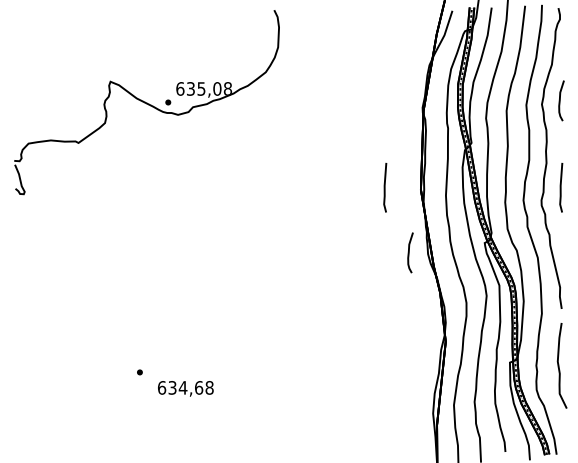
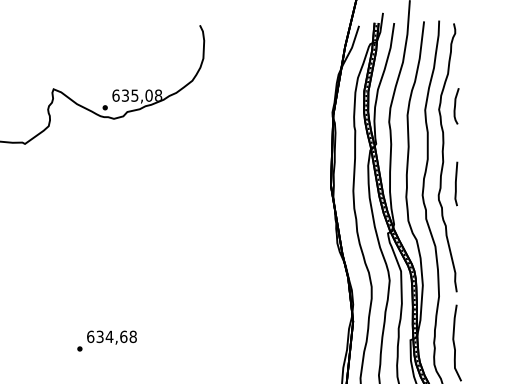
line: (385, 187) -> (299, 183), removed
curve: (409, 252) -> (320, 241), removed
text: (185, 388) -> (111, 337), moved

